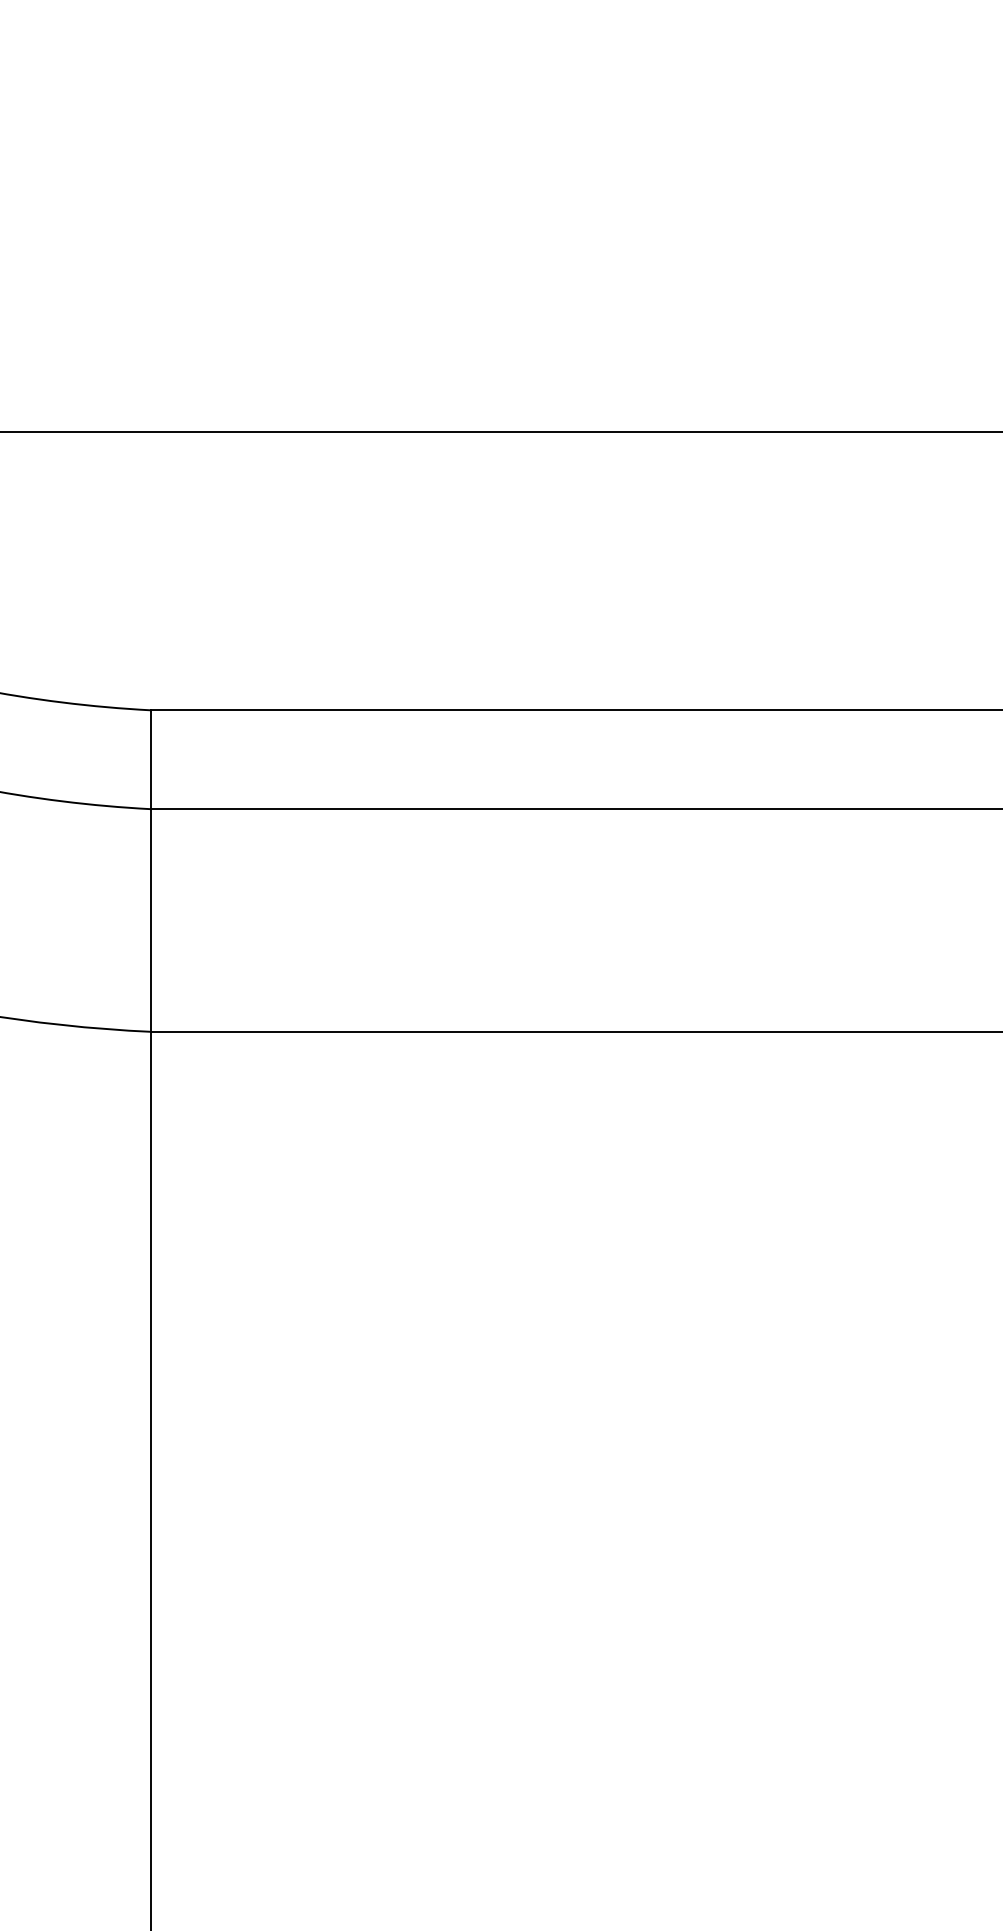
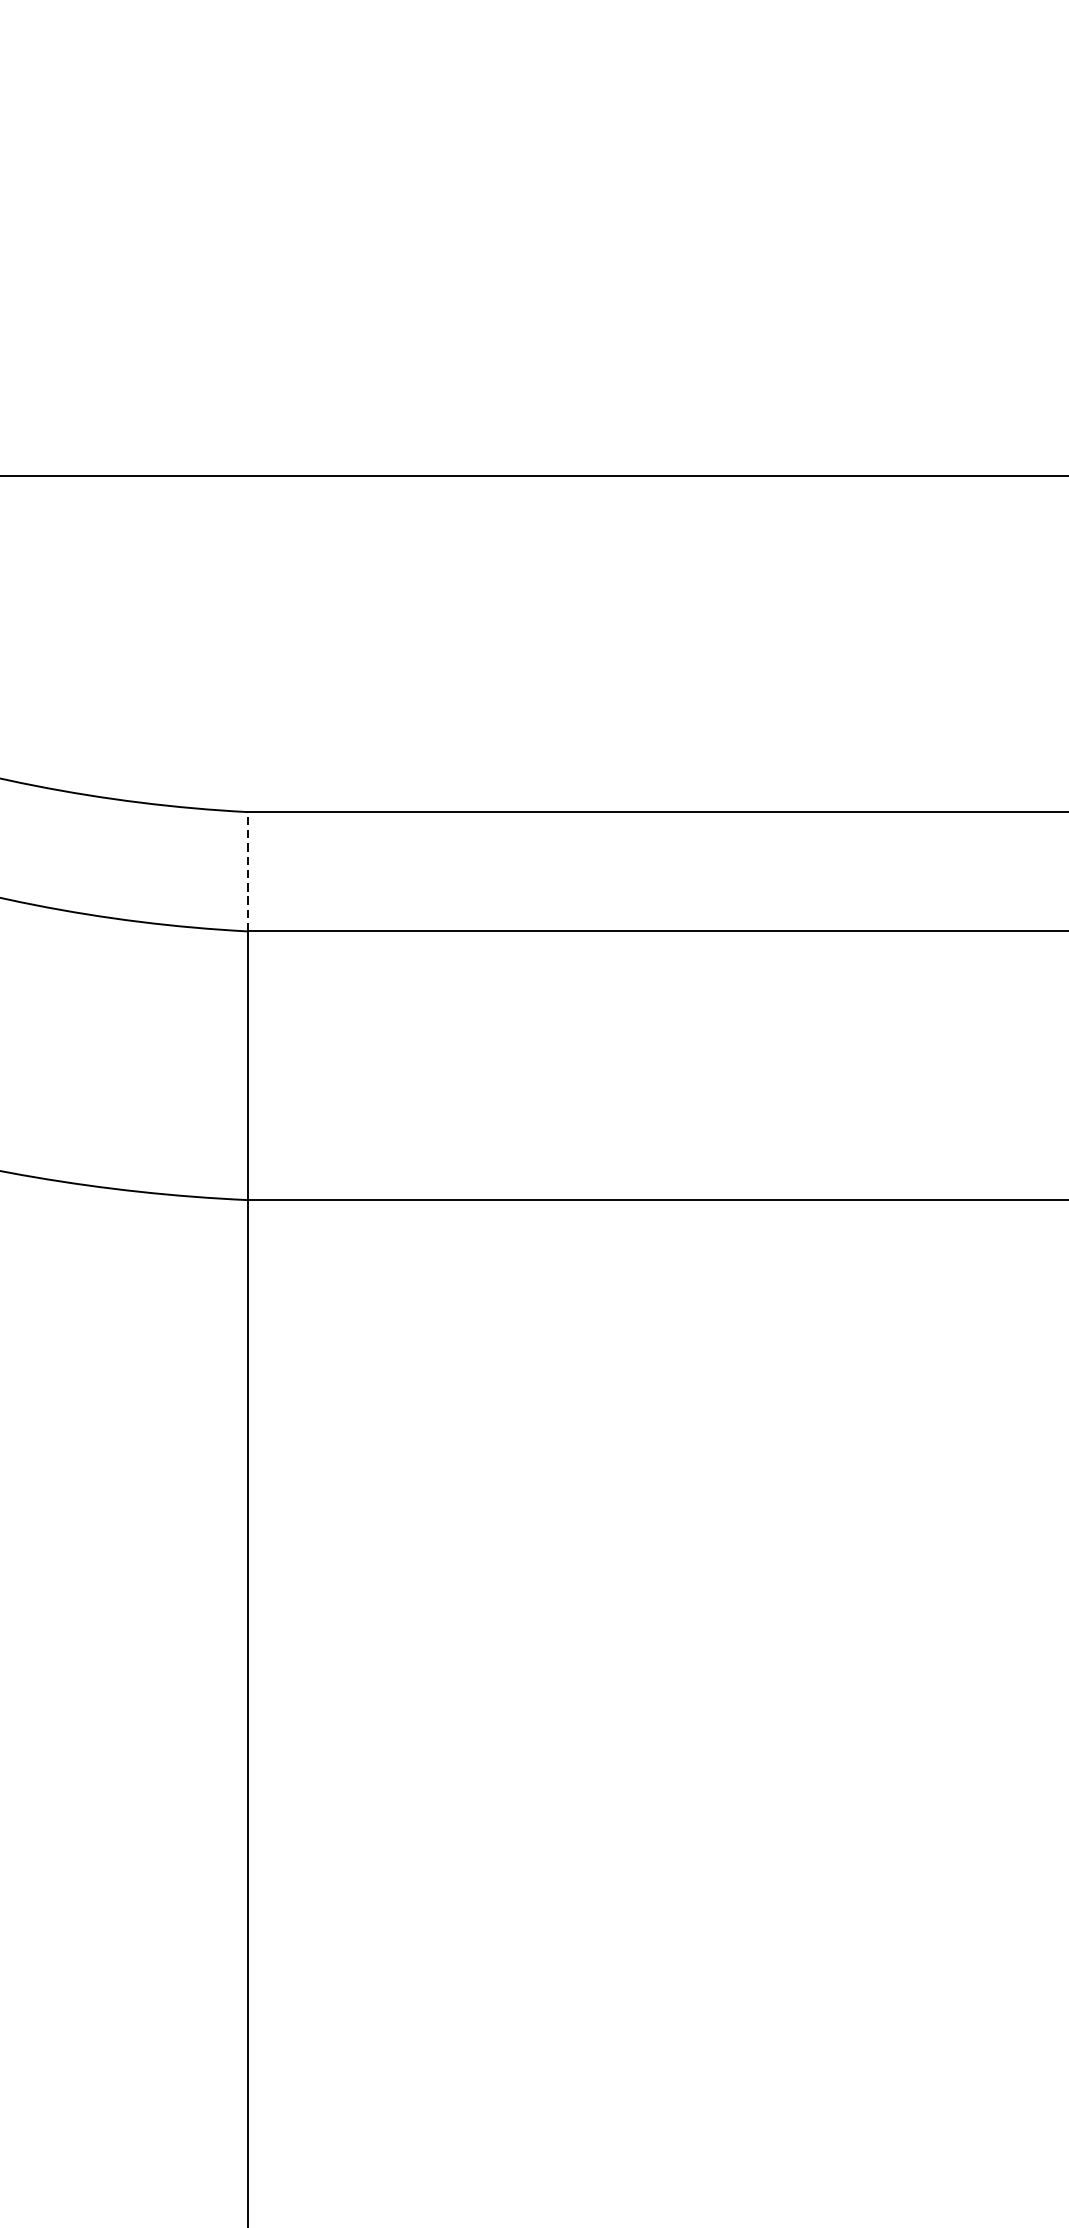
line: (151, 759) -> (247, 871), solid -> dashed

